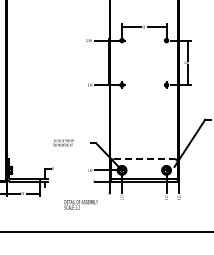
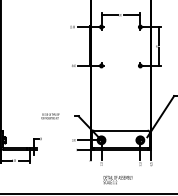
line: (144, 159) -> (121, 130), dashed -> solid
text: (80, 204) -> (117, 179), moved

